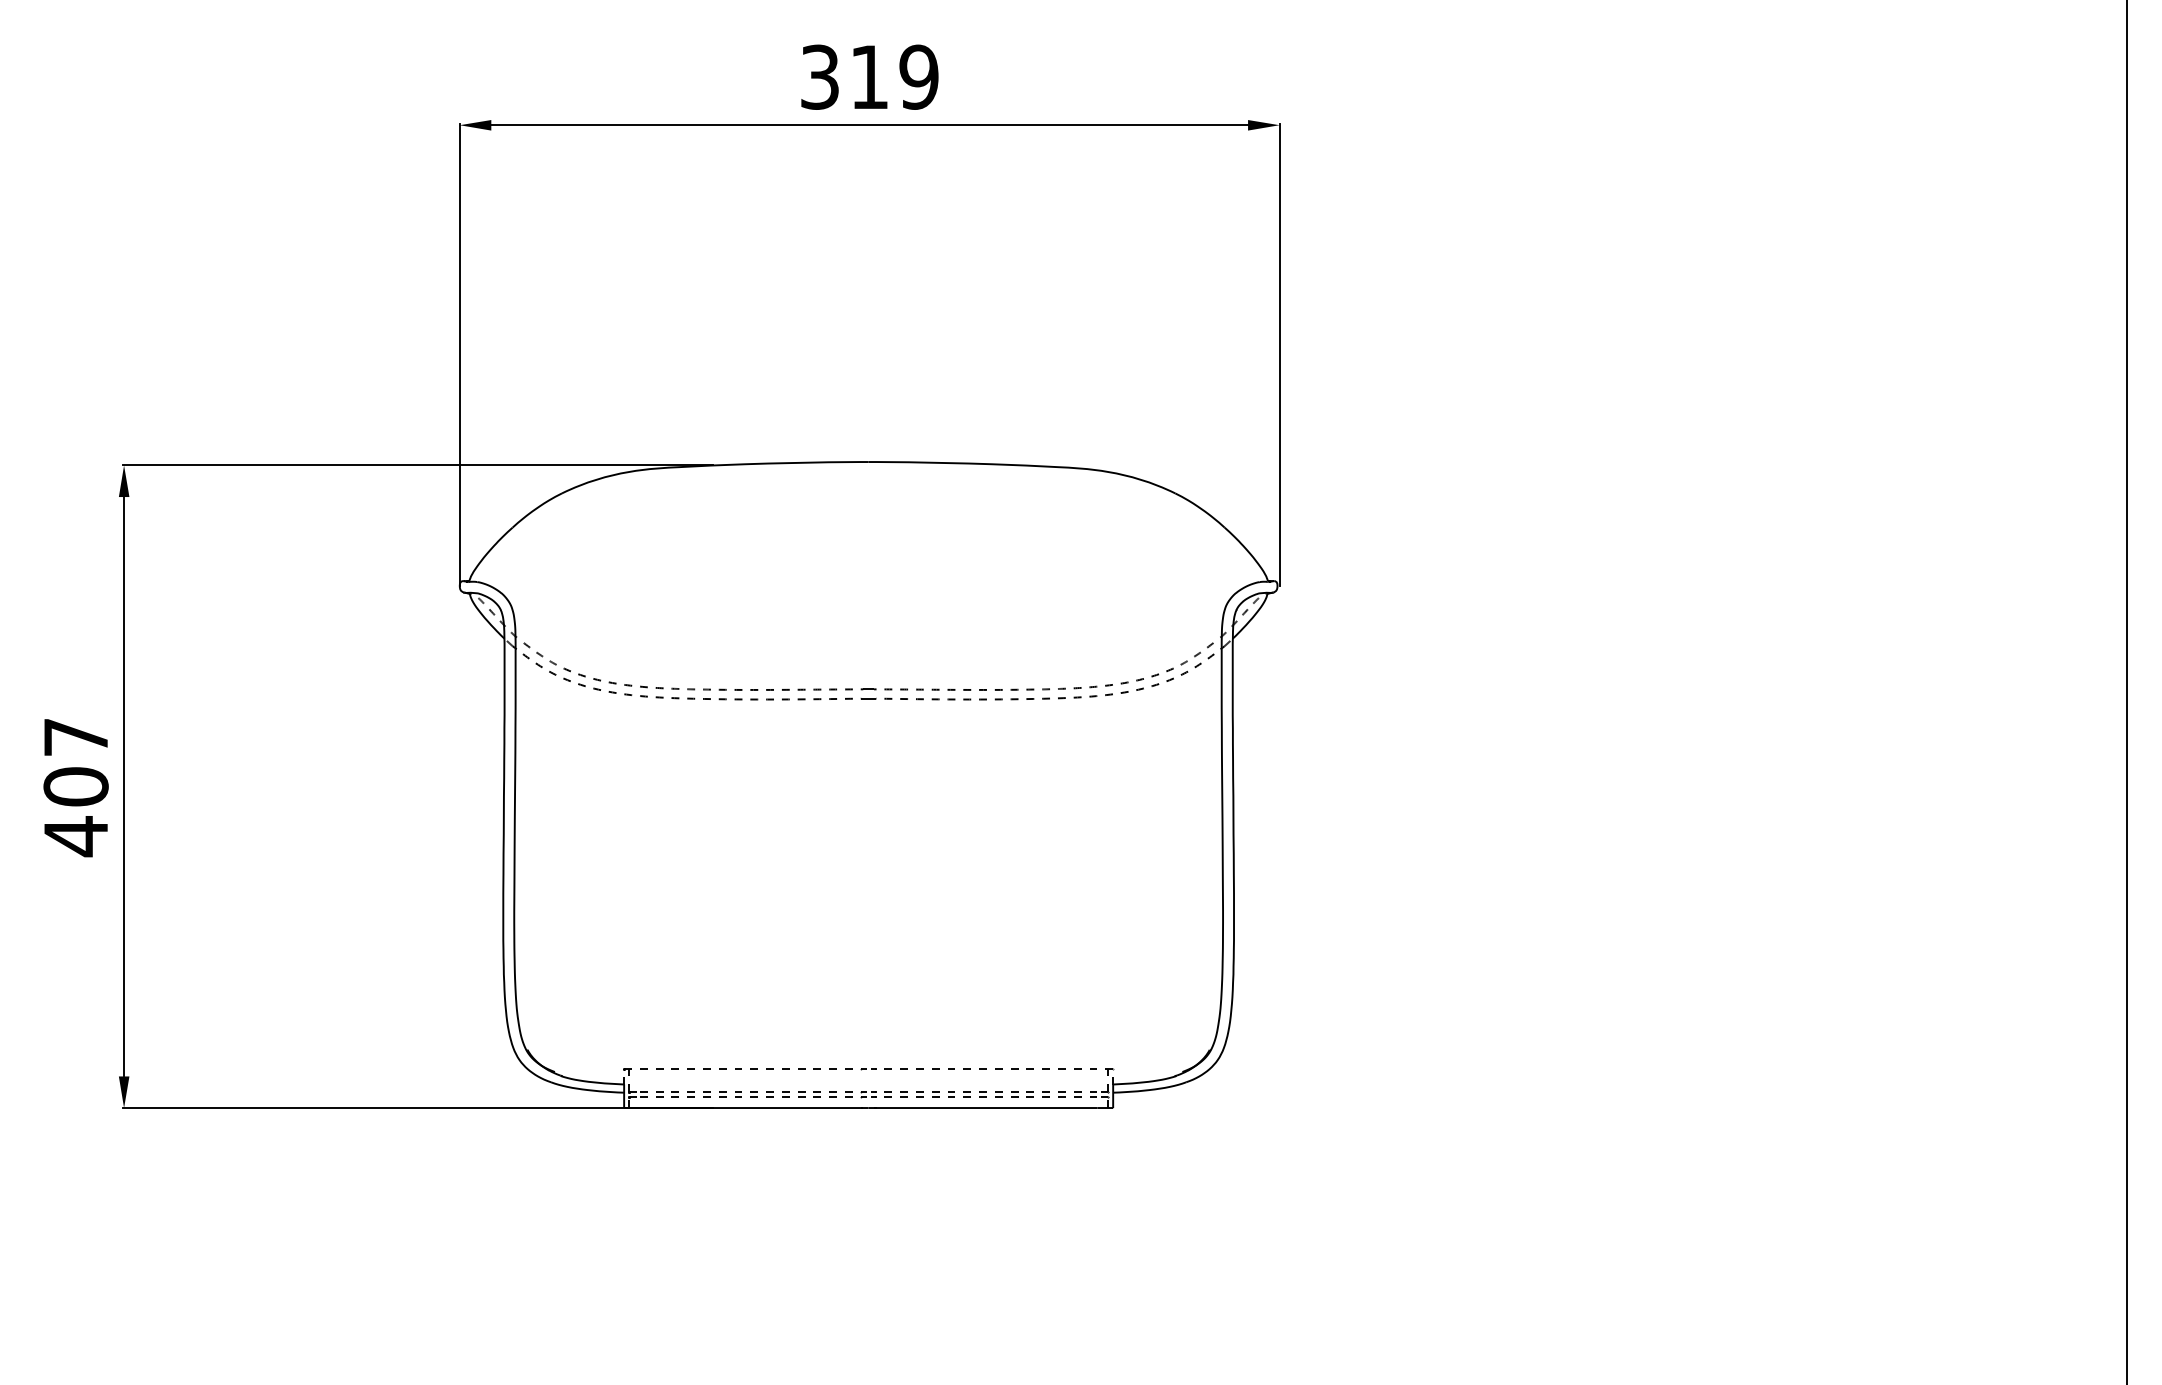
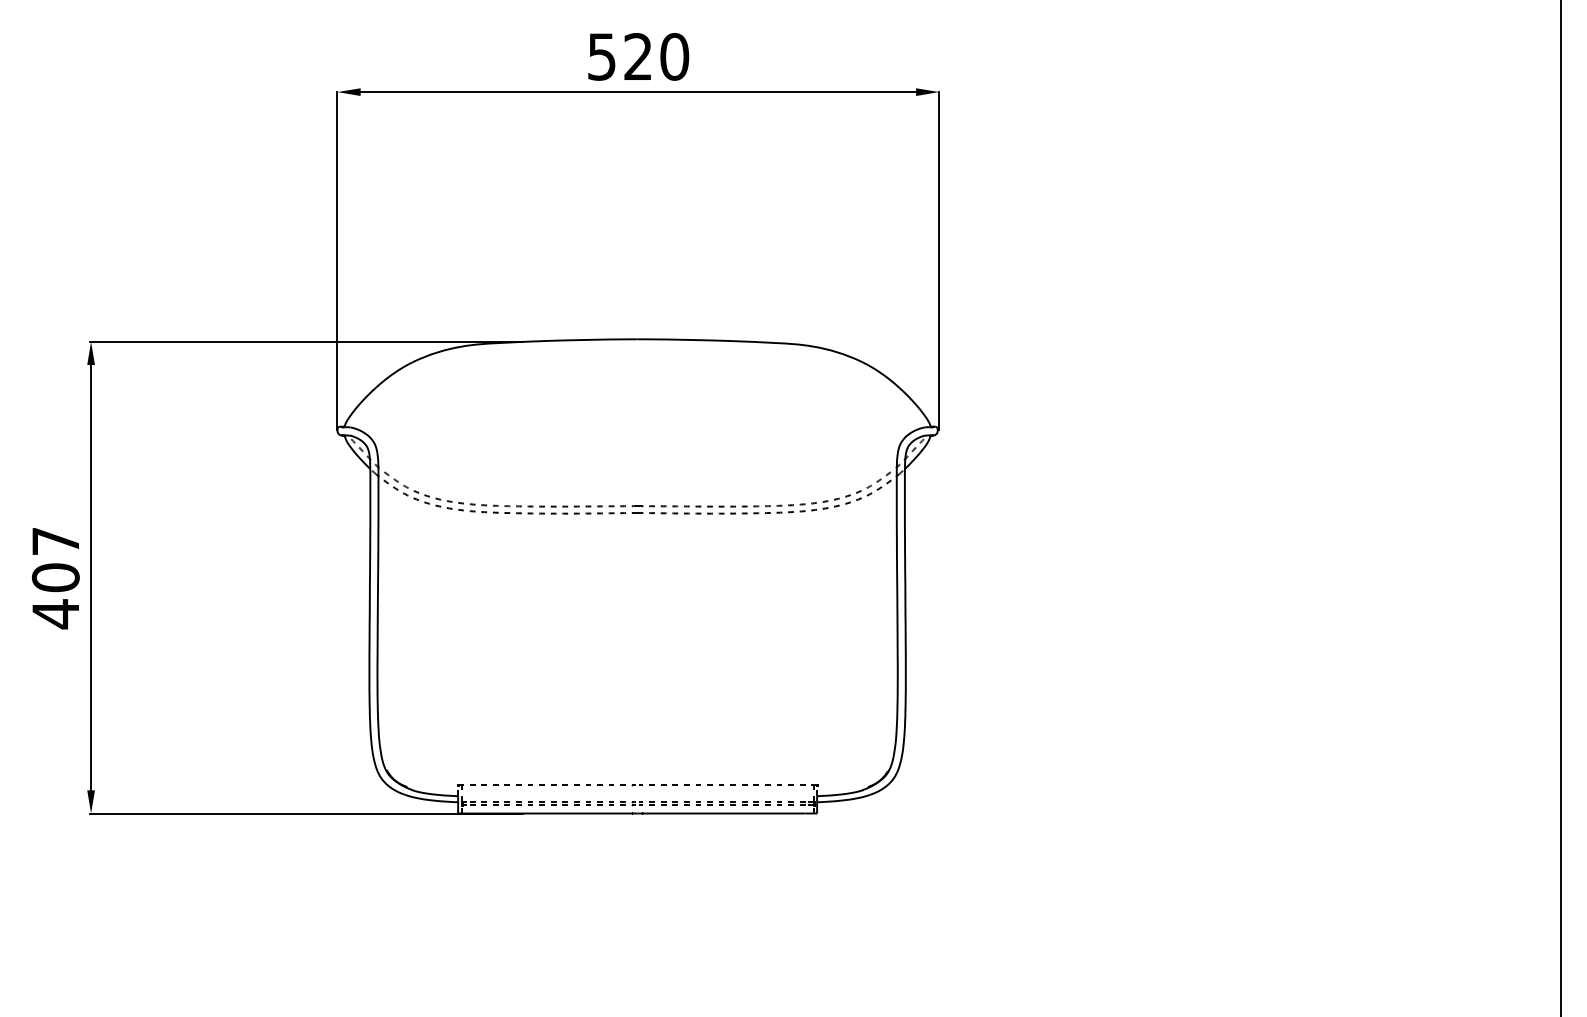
text: (869, 76) -> (638, 56), 319 -> 520

